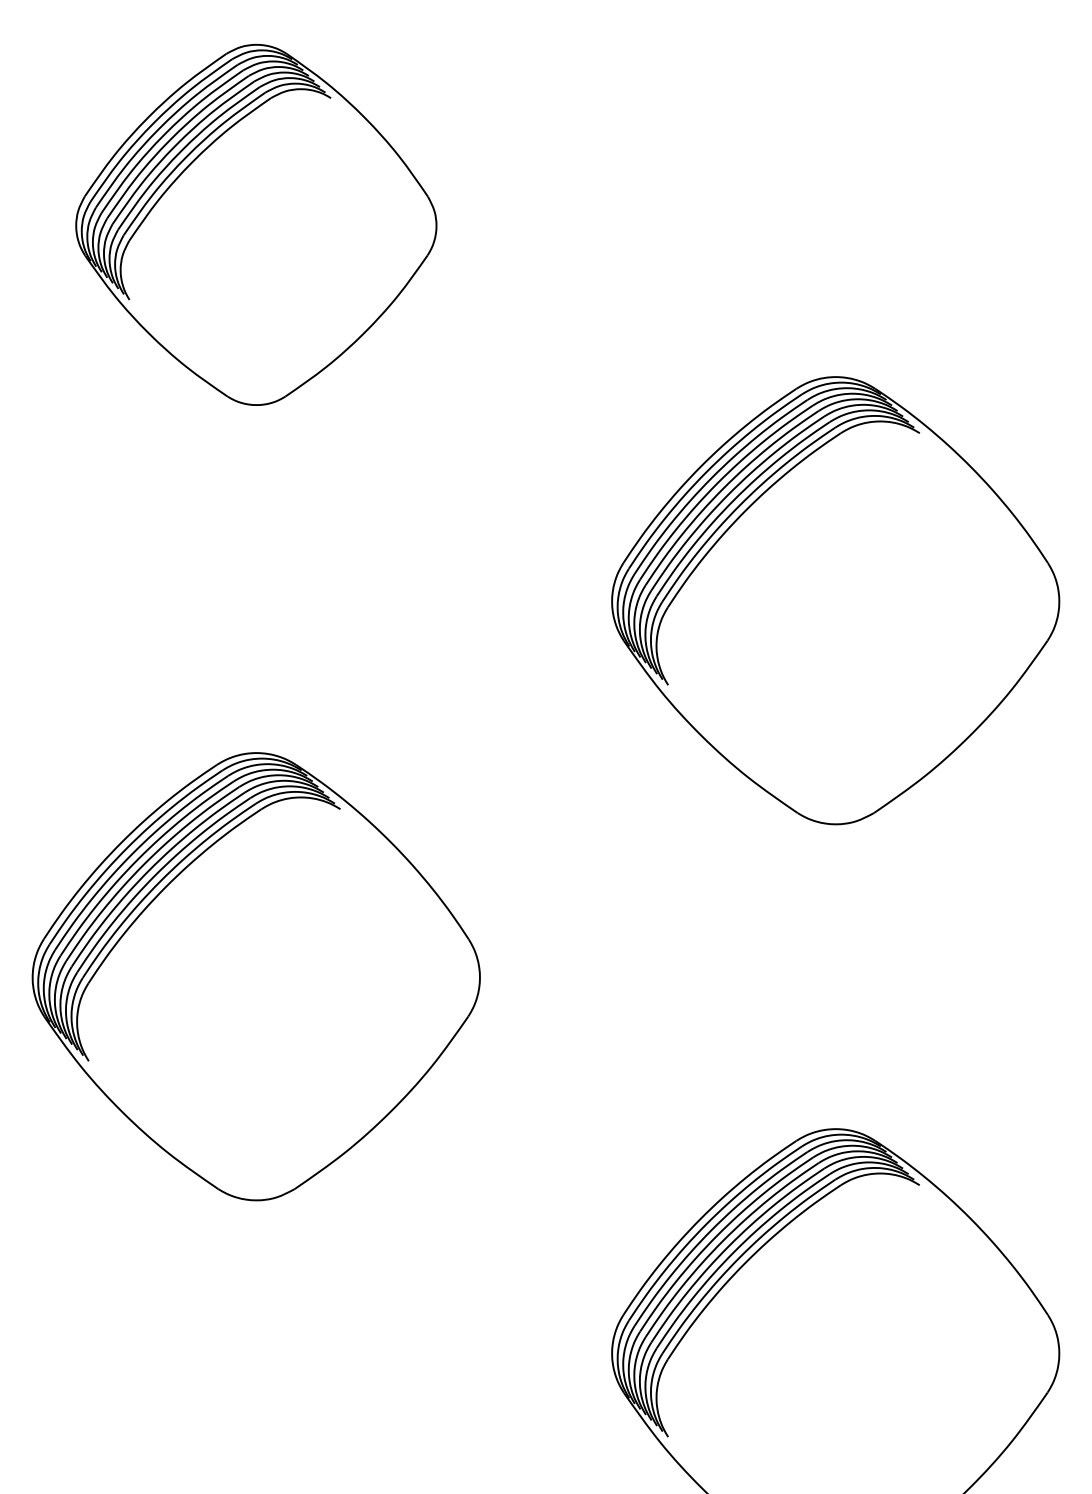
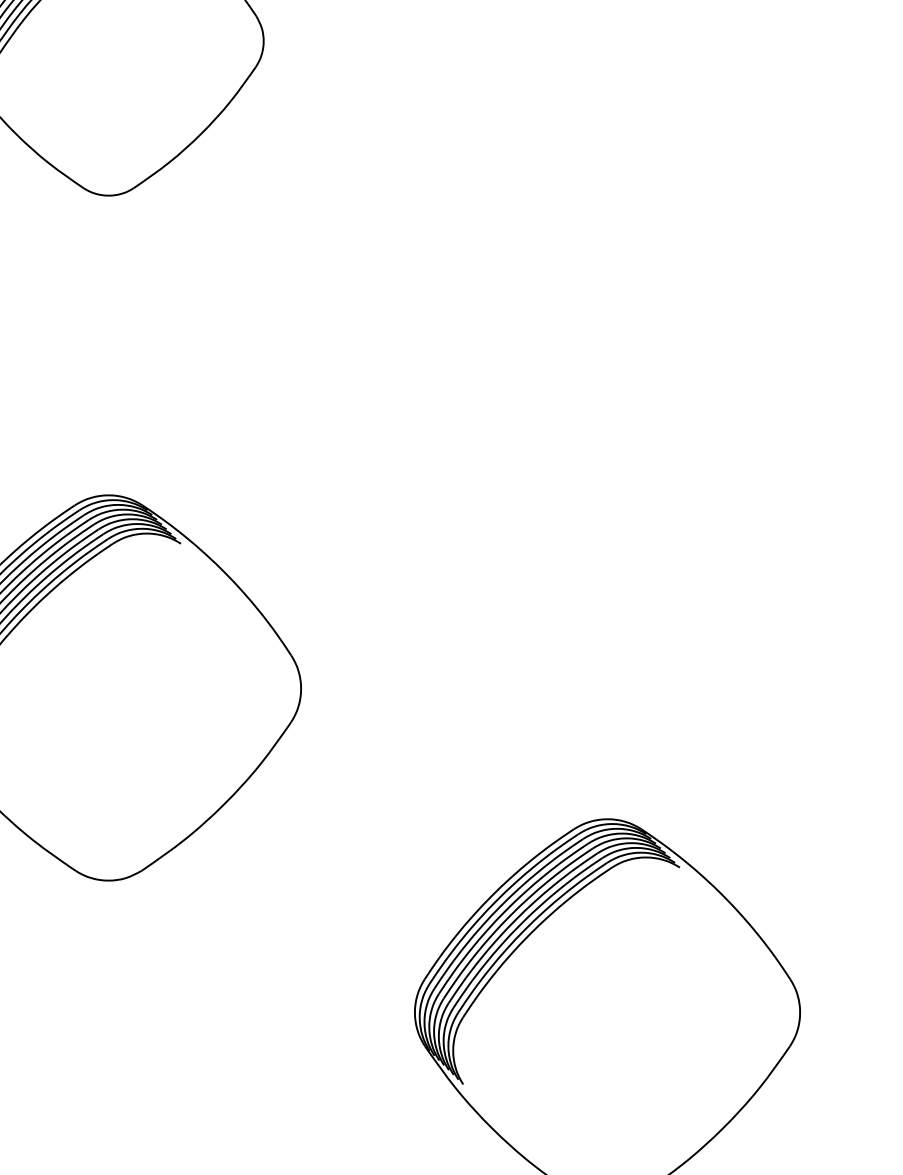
part: (835, 600) -> (607, 363), removed

